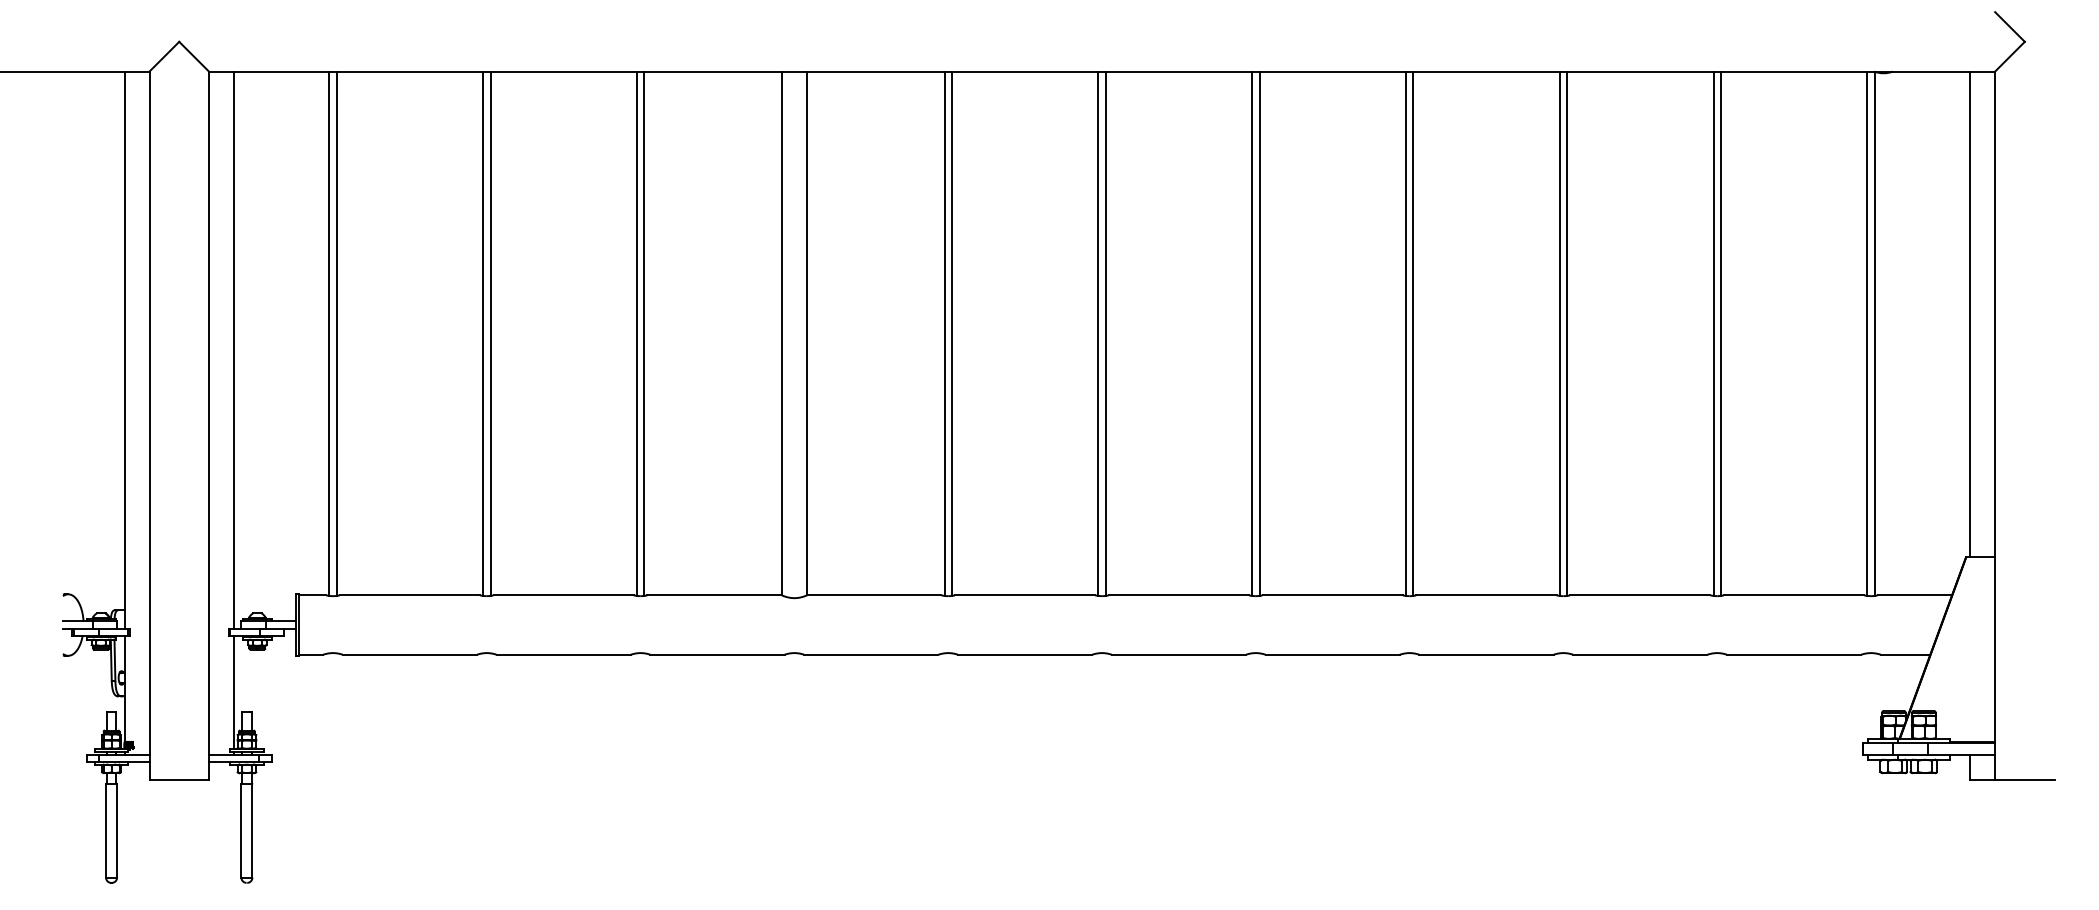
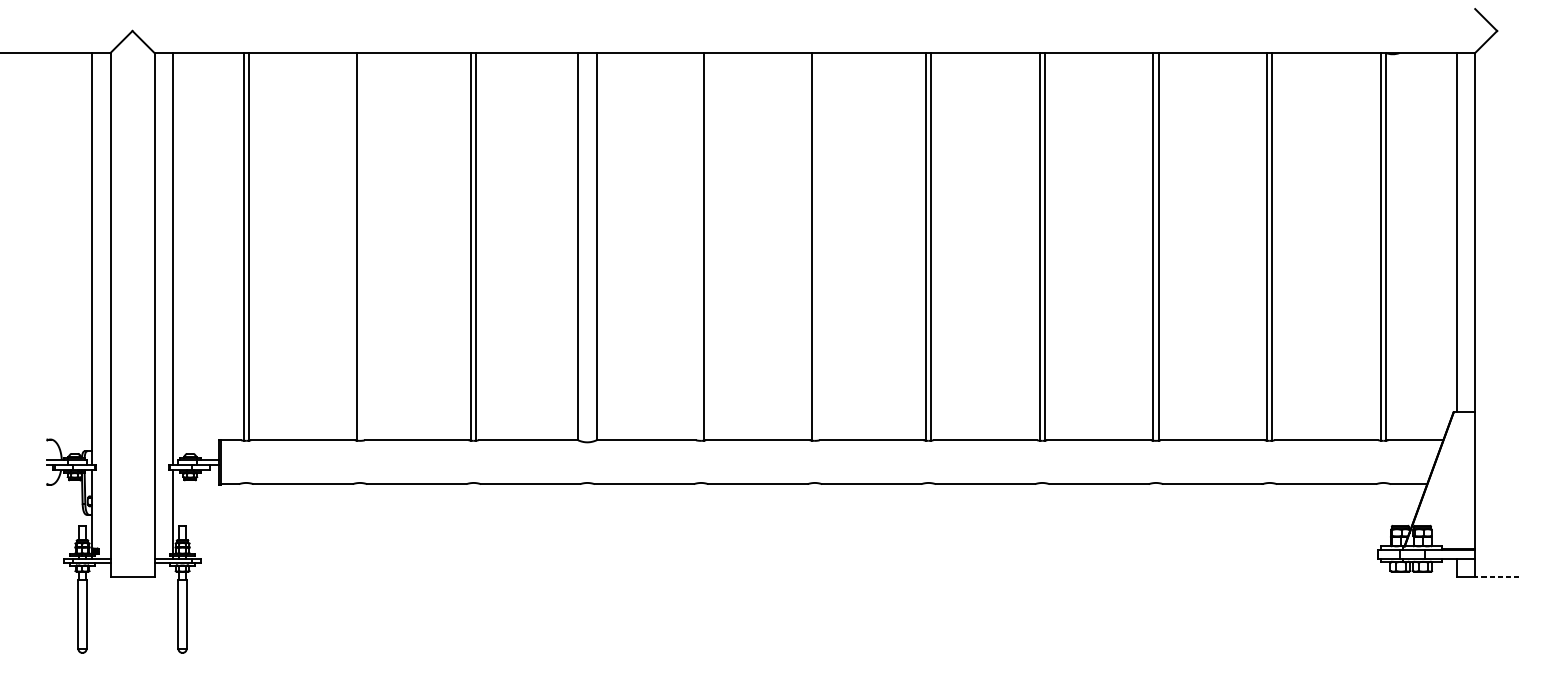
line: (490, 333) -> (362, 246), removed
line: (944, 333) -> (698, 246), removed
line: (1105, 333) -> (817, 246), removed
line: (2024, 780) -> (1496, 577), solid -> dashed

